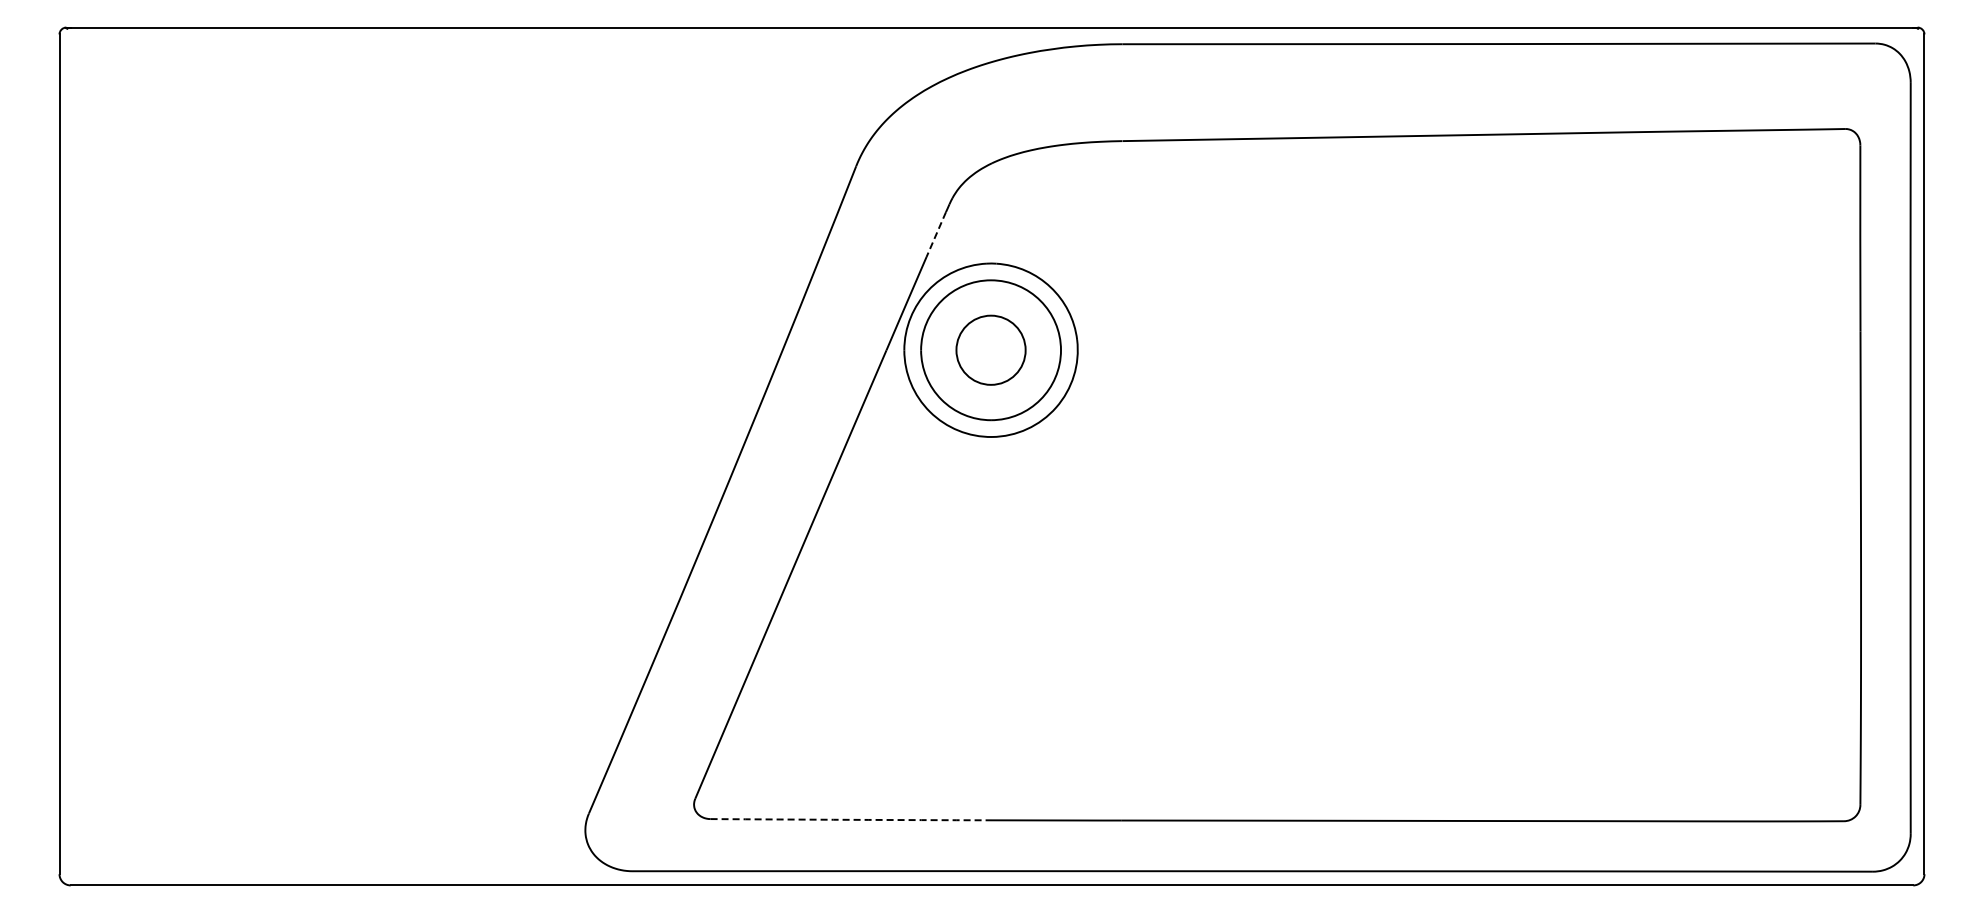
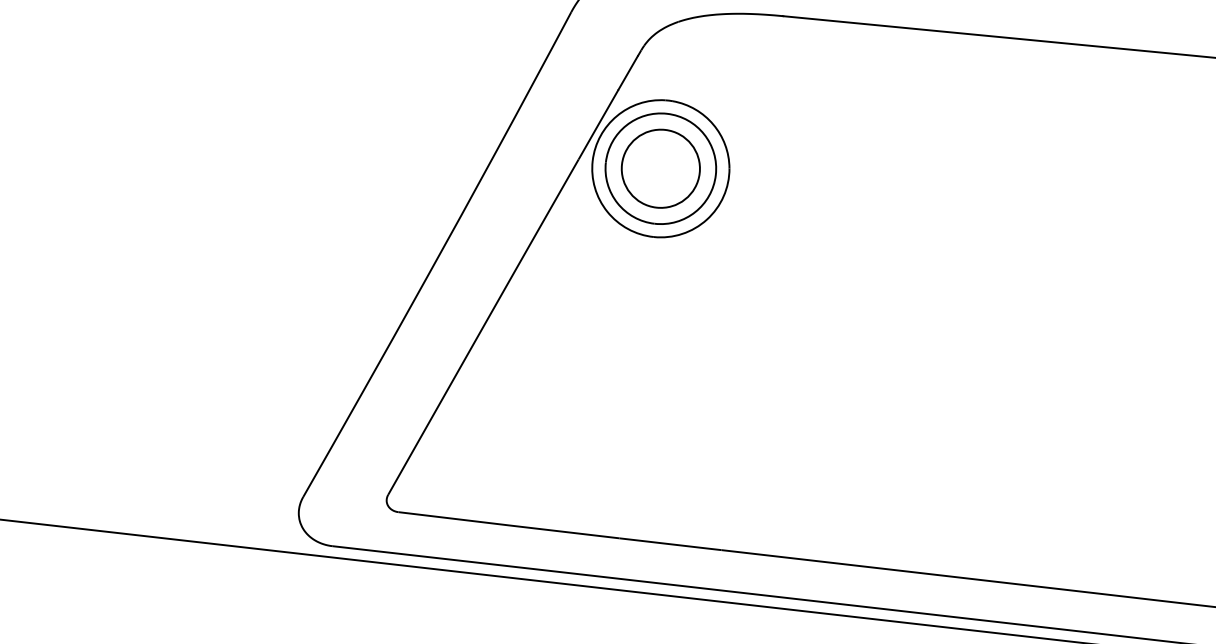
line: (936, 235) -> (628, 73), dashed -> solid
circle: (990, 349) -> (660, 168), size x1.43
arc: (851, 819) -> (509, 525), dashed -> solid

